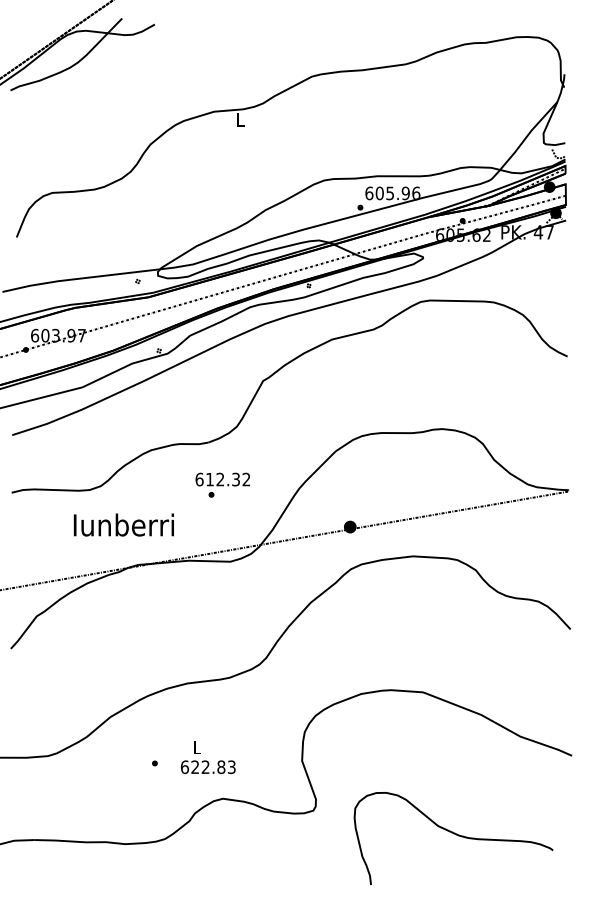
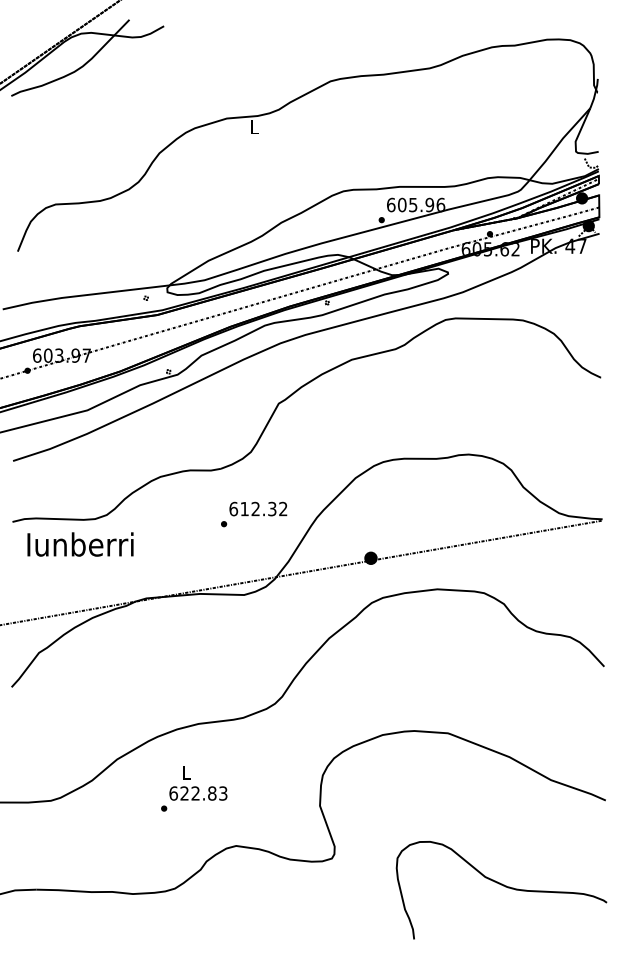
text: (222, 479) -> (257, 508), moved
text: (123, 524) -> (80, 543), moved
text: (207, 757) -> (197, 783), moved
curve: (453, 834) -> (501, 885), moved

